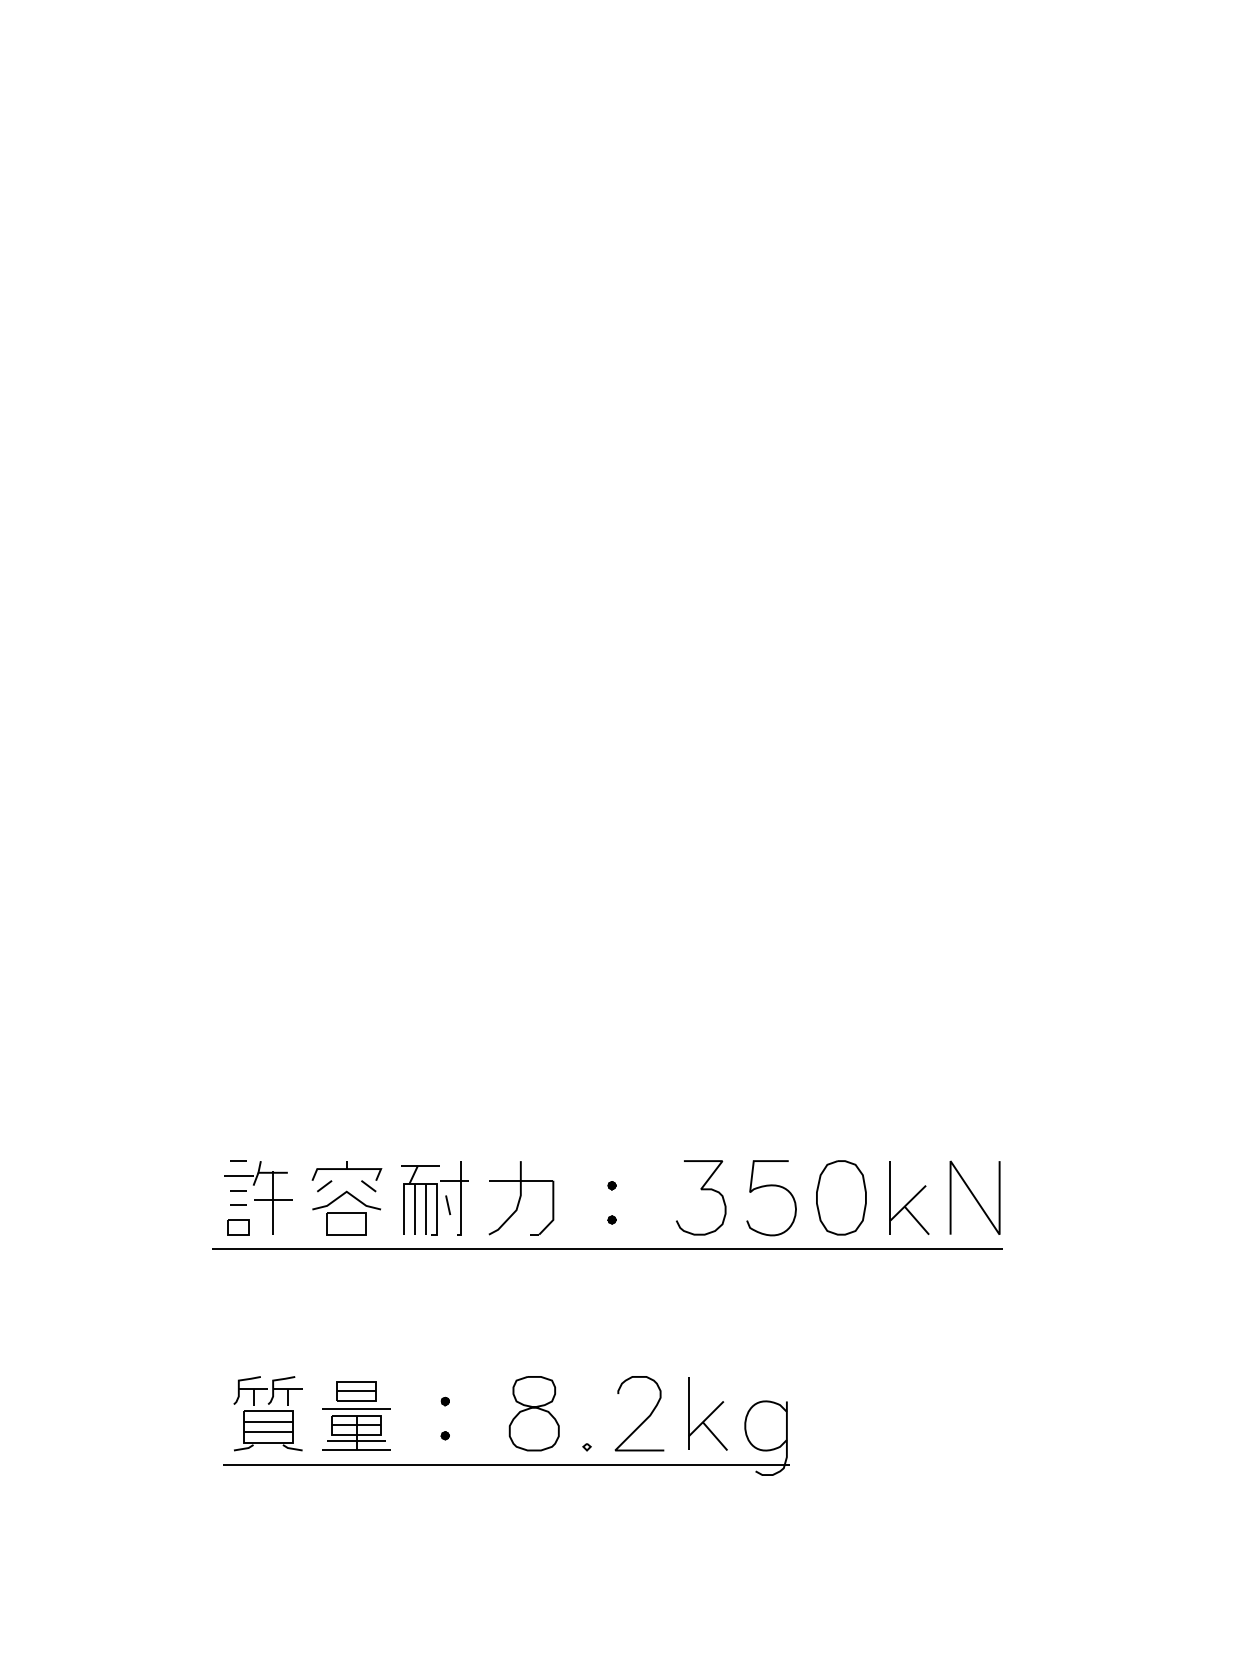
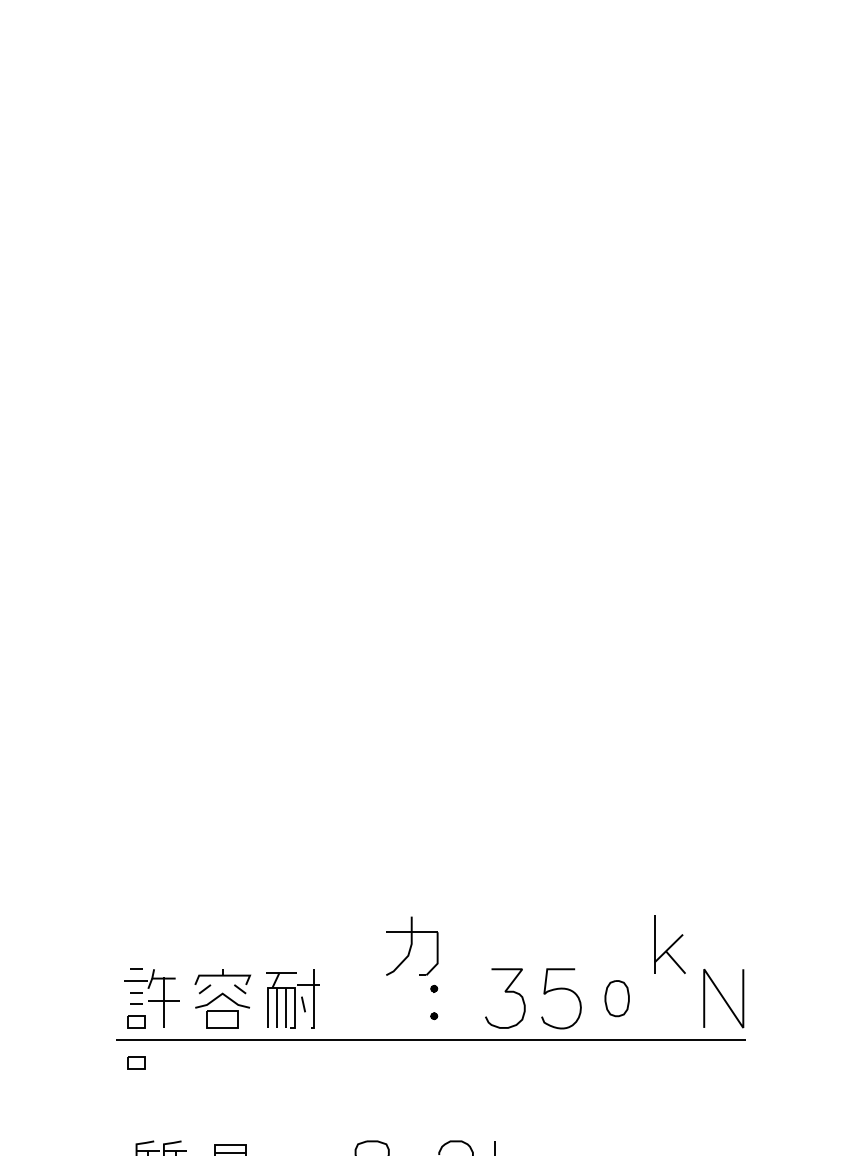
part: (841, 1197) -> (617, 998), size x0.6
part: (909, 1197) -> (669, 944), moved
part: (521, 1198) -> (412, 946), moved
part: (238, 1278) -> (136, 1062), added

